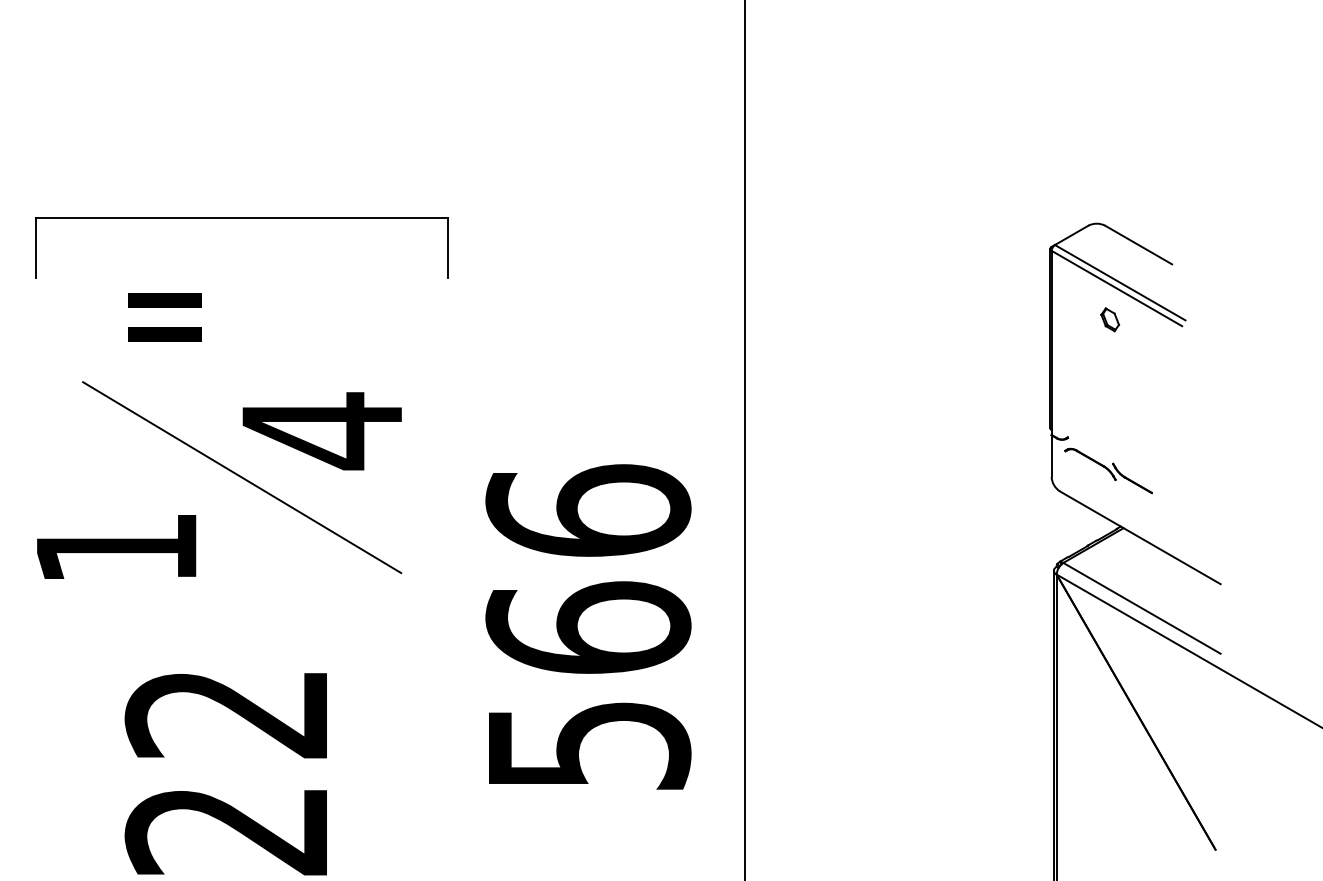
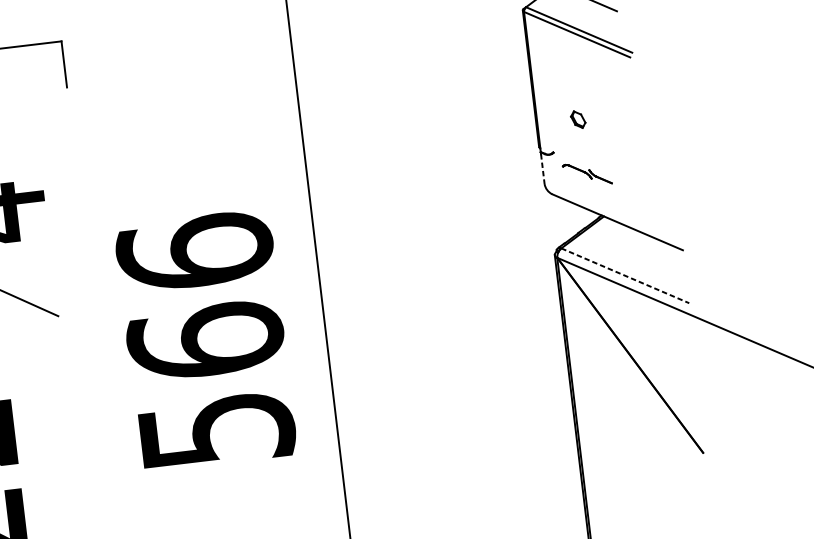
part: (1109, 319) -> (577, 119), moved
line: (1051, 457) -> (542, 169), solid -> dashed
part: (1108, 470) -> (587, 173), size x0.7
line: (1142, 608) -> (625, 275), solid -> dashed

